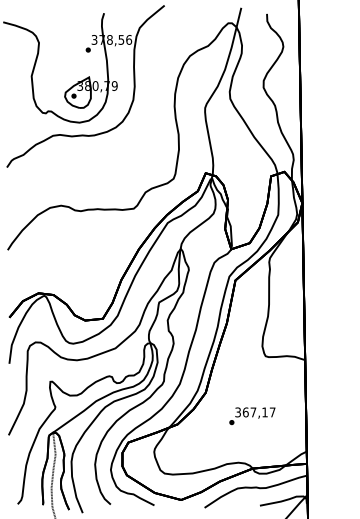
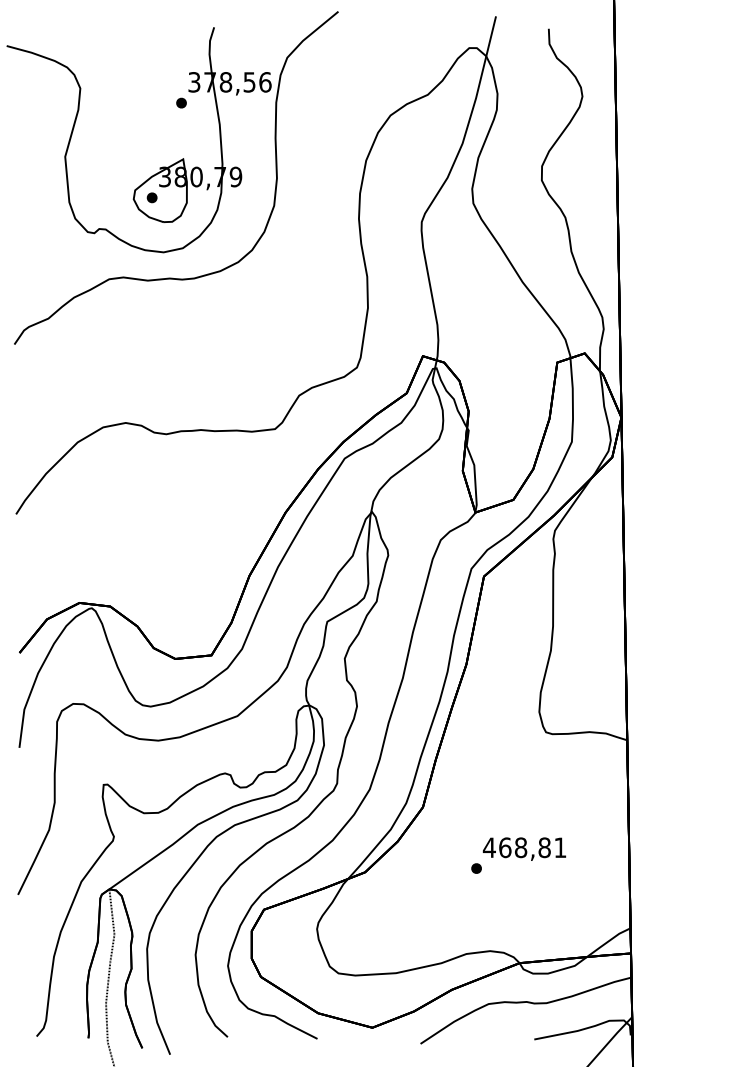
text: (255, 412) -> (525, 847), 367,17 -> 468,81

